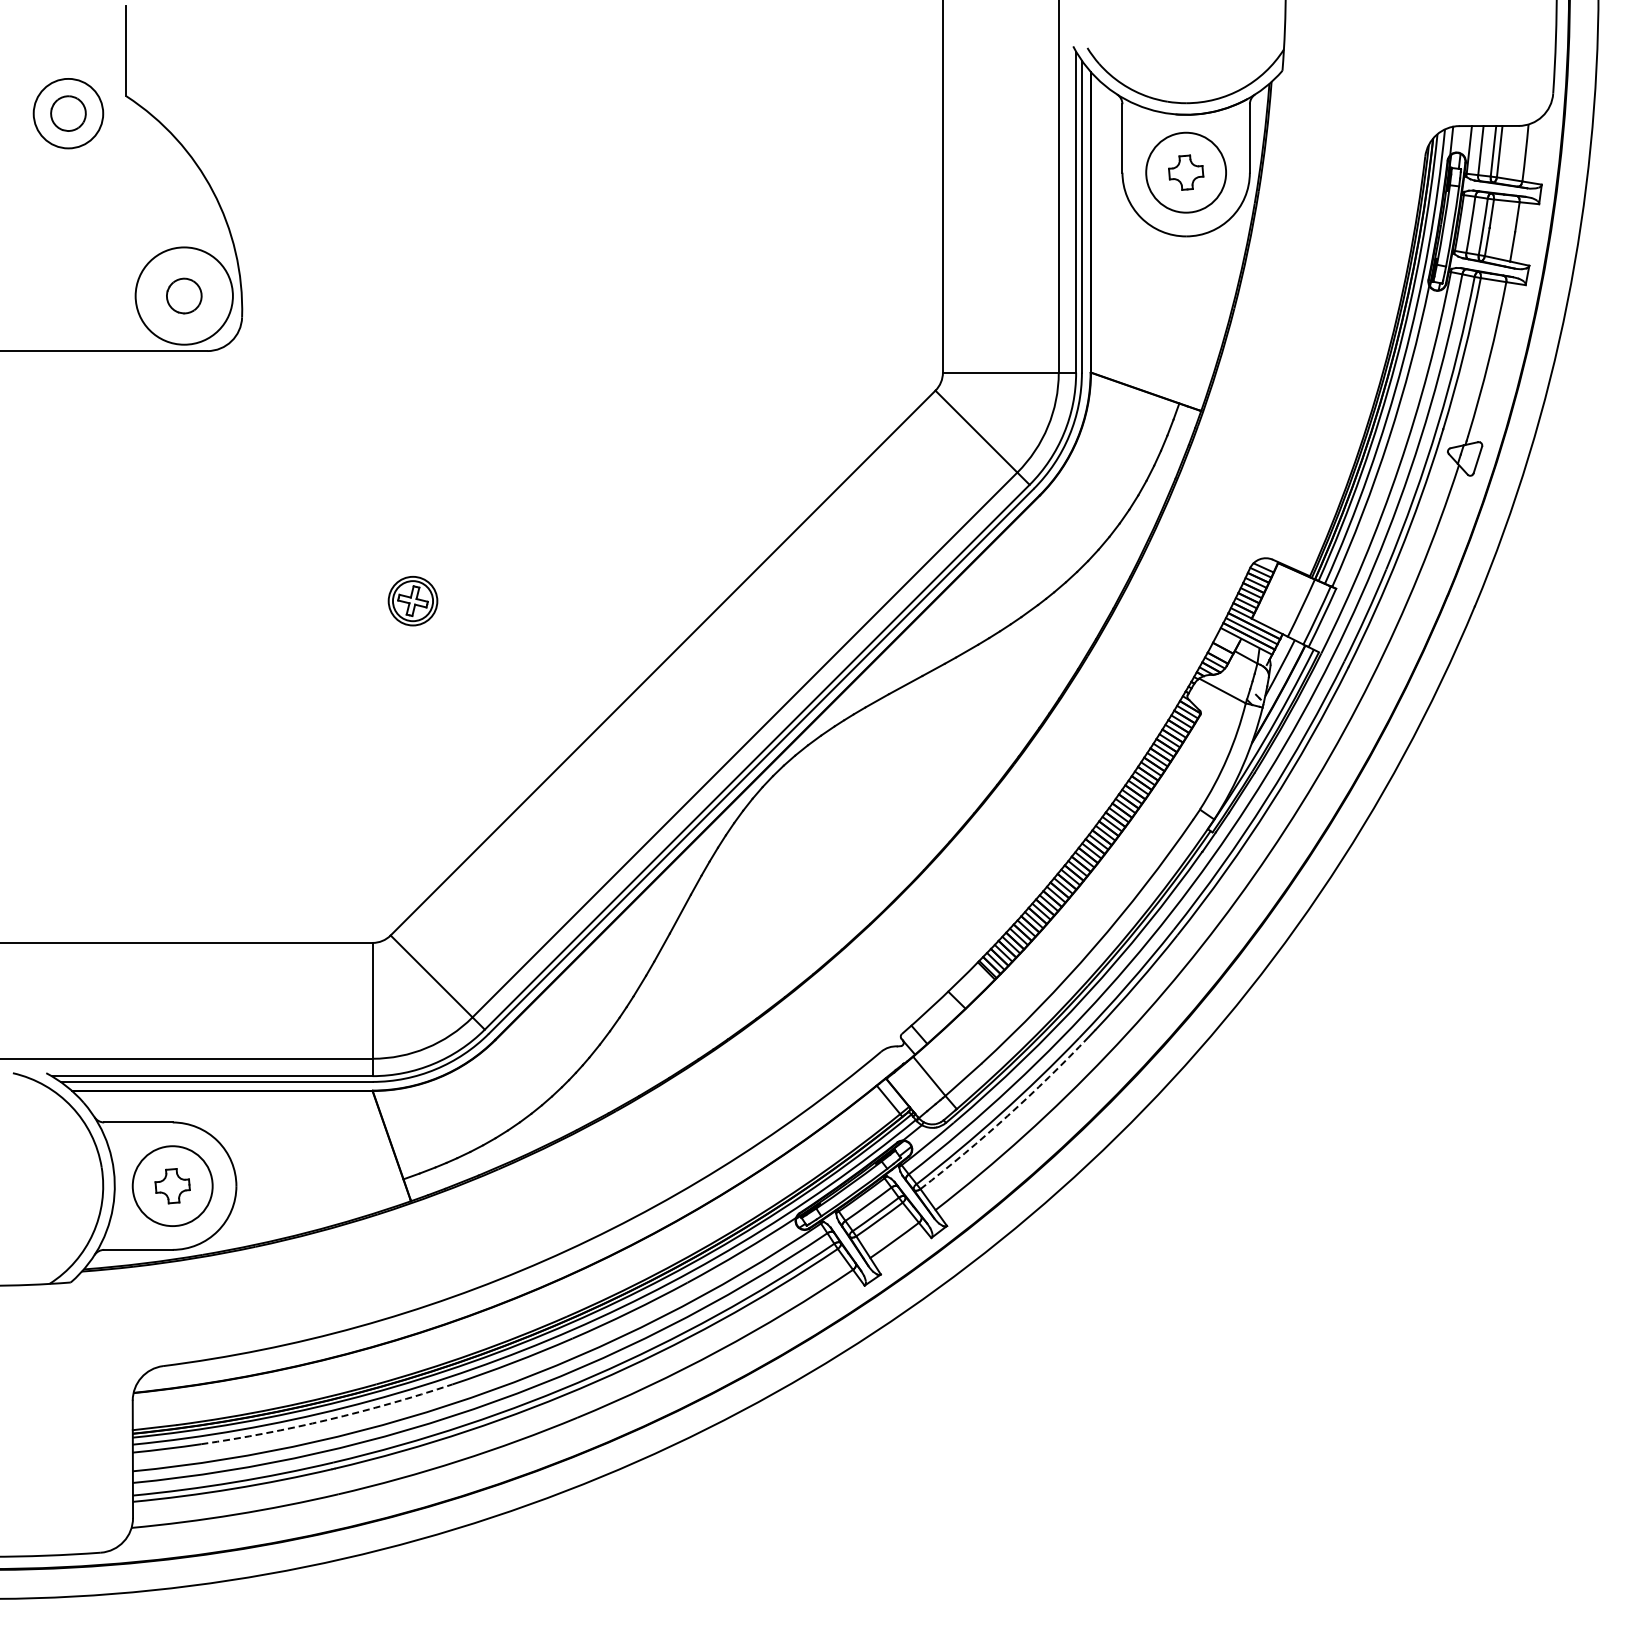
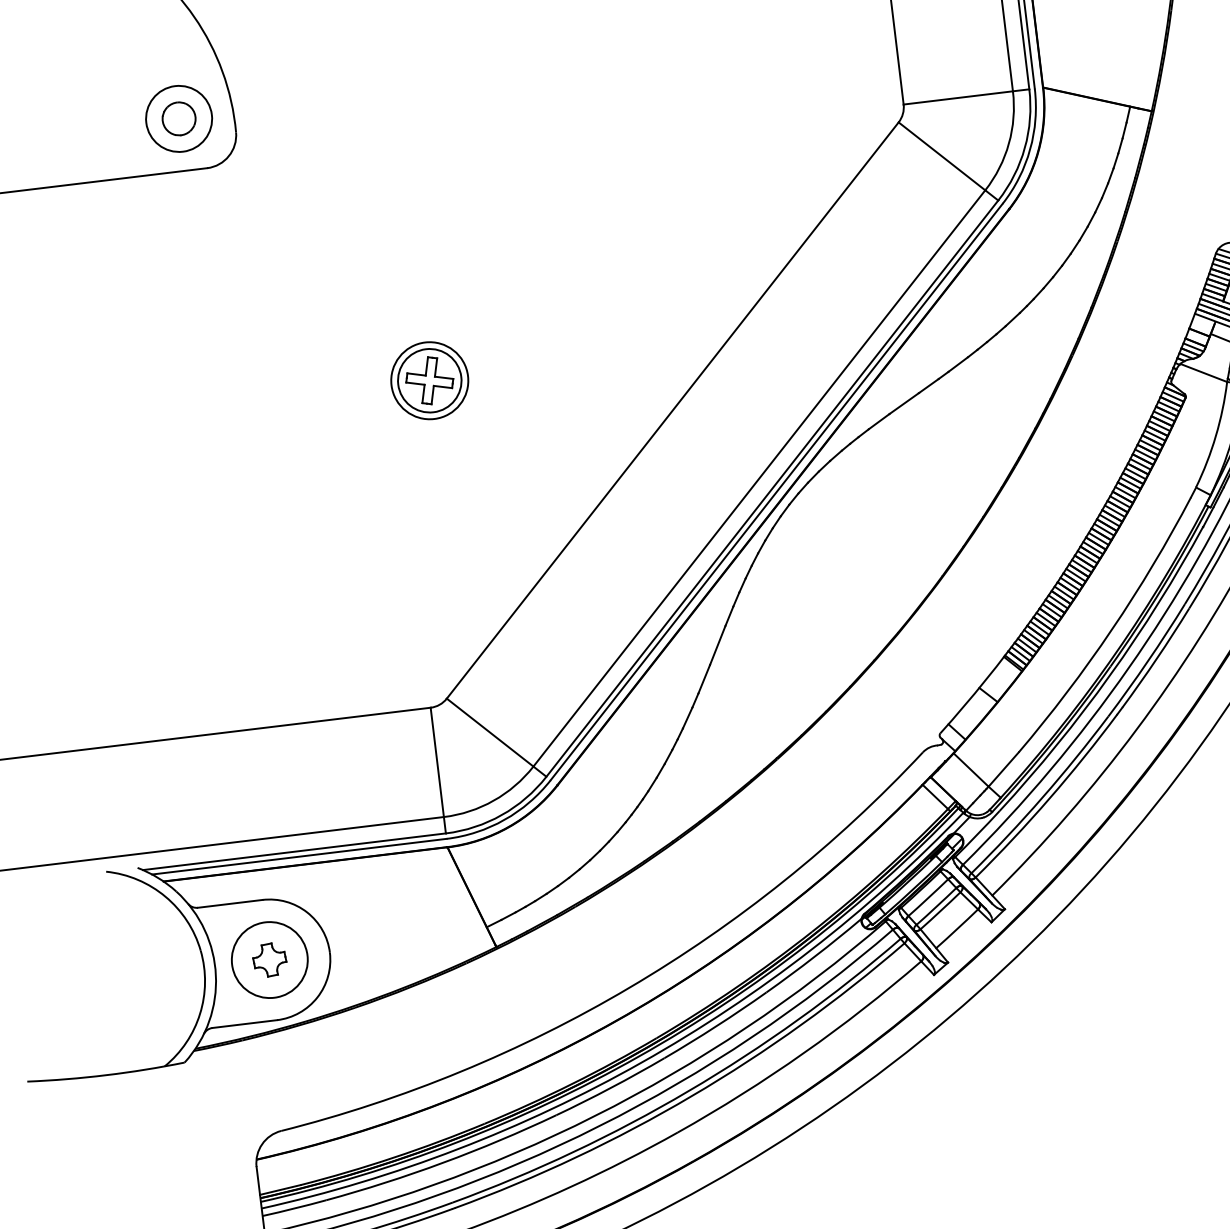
circle: (184, 295) -> (179, 118), size x0.71
part: (412, 600) -> (429, 380), size x1.67
arc: (1007, 1116) -> (1049, 799), dashed -> solid
arc: (328, 1419) -> (443, 1162), dashed -> solid

